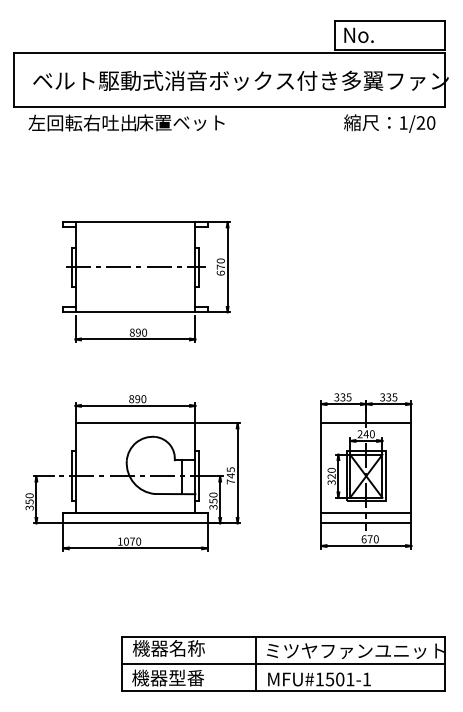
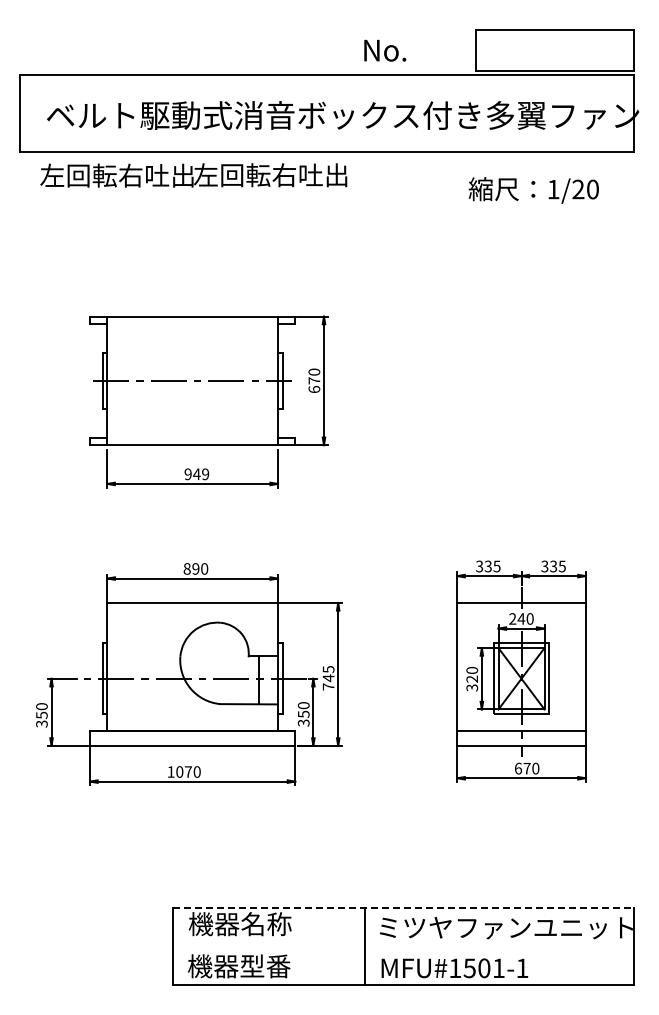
text: (359, 35) -> (385, 50), moved
text: (190, 122) -> (270, 175), 床置ベット -> 左回転右吐出
text: (389, 123) -> (533, 190), moved
text: (138, 332) -> (196, 474), 890 -> 949
line: (283, 636) -> (403, 907), solid -> dashed
line: (283, 664) -> (403, 946), removed

